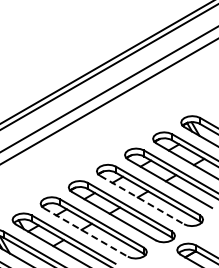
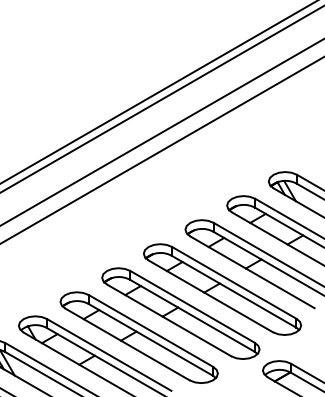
line: (142, 200) -> (211, 297), dashed -> solid
line: (86, 232) -> (128, 344), dashed -> solid

